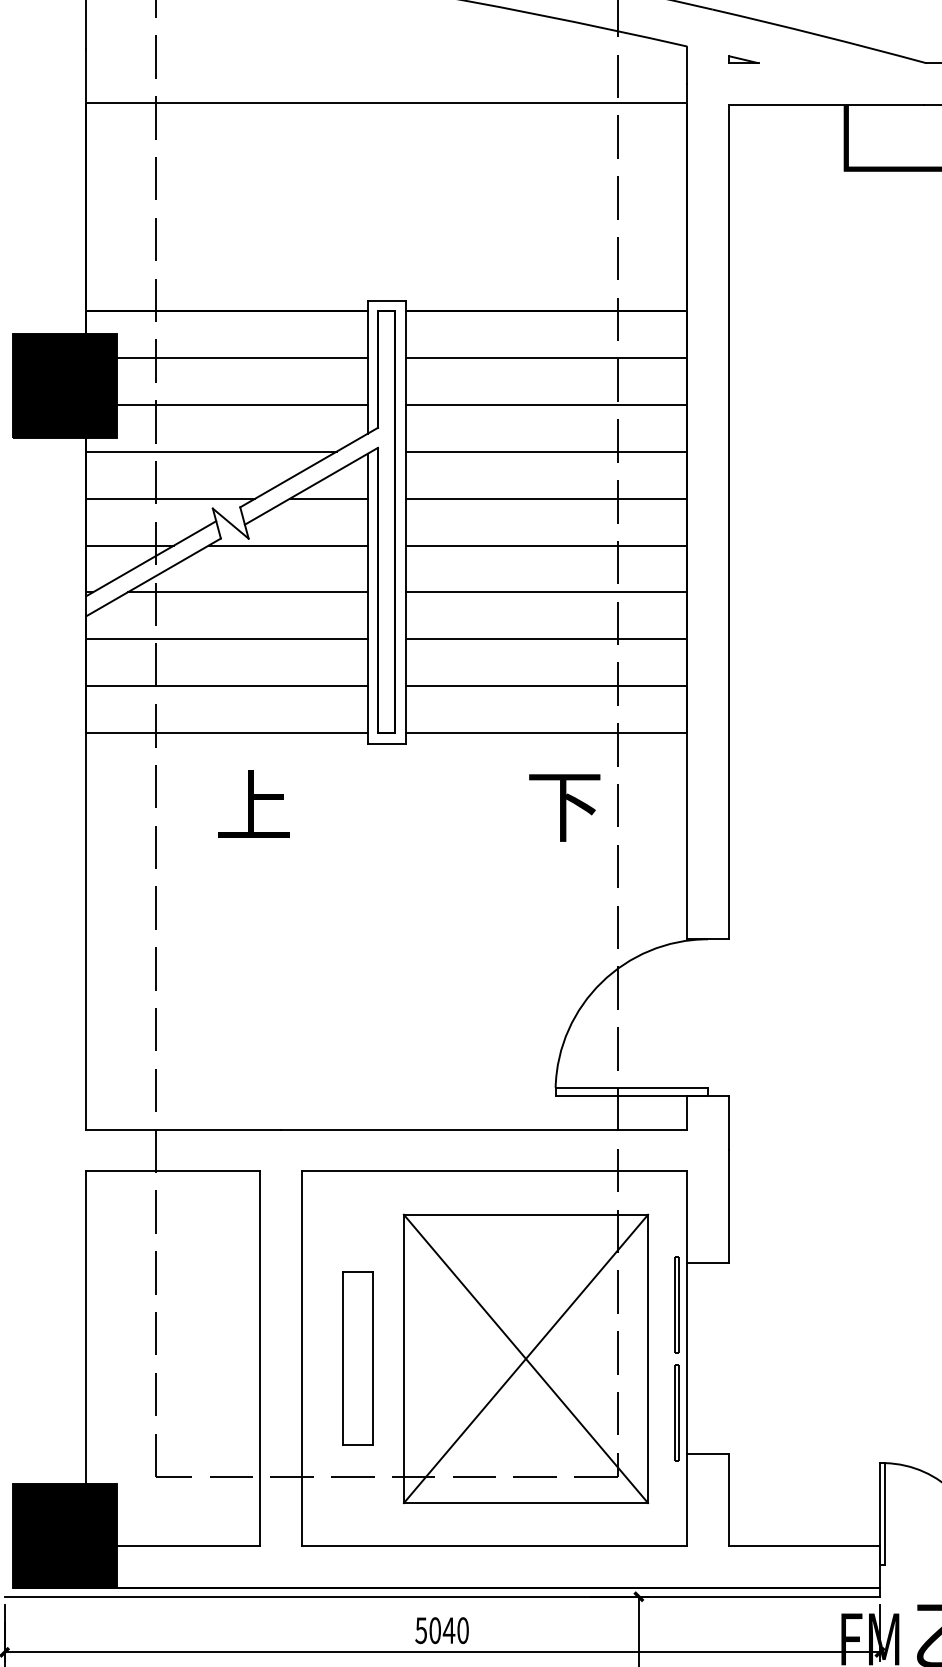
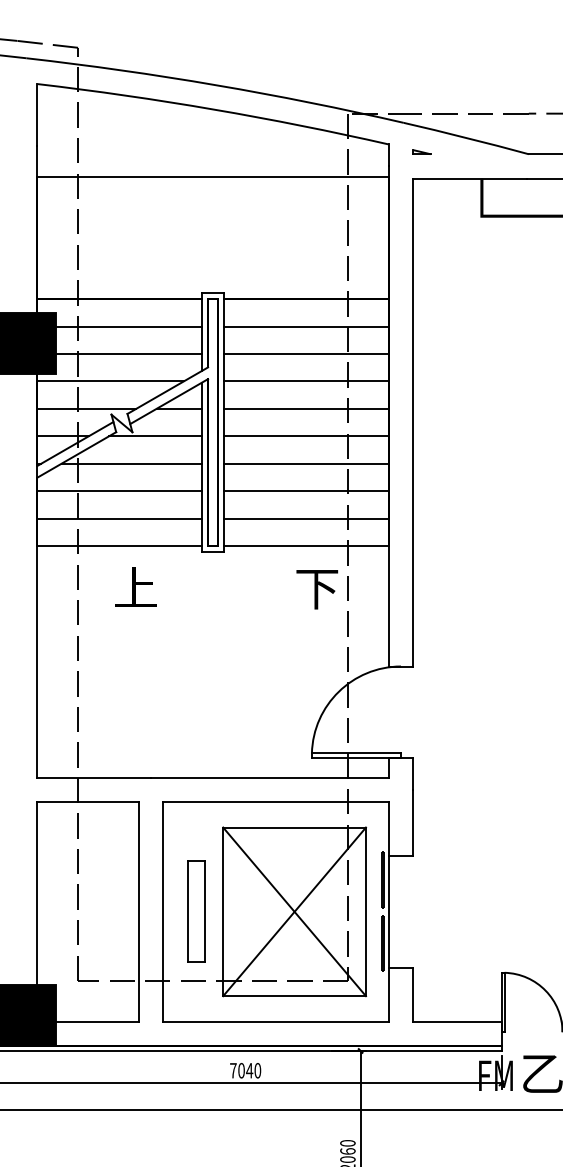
text: (421, 1630) -> (233, 1070), 5040 -> 7040

